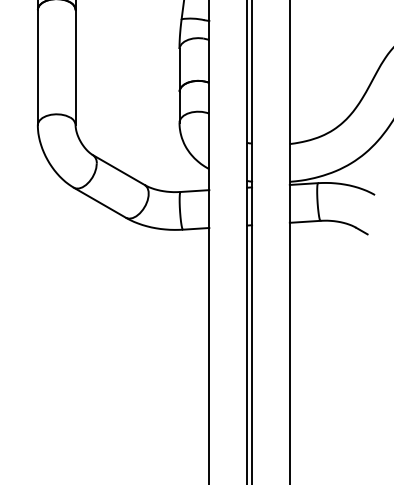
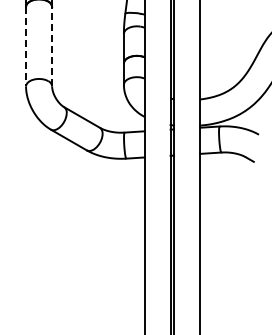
line: (38, 67) -> (26, 46), solid -> dashed
line: (76, 67) -> (52, 46), solid -> dashed

